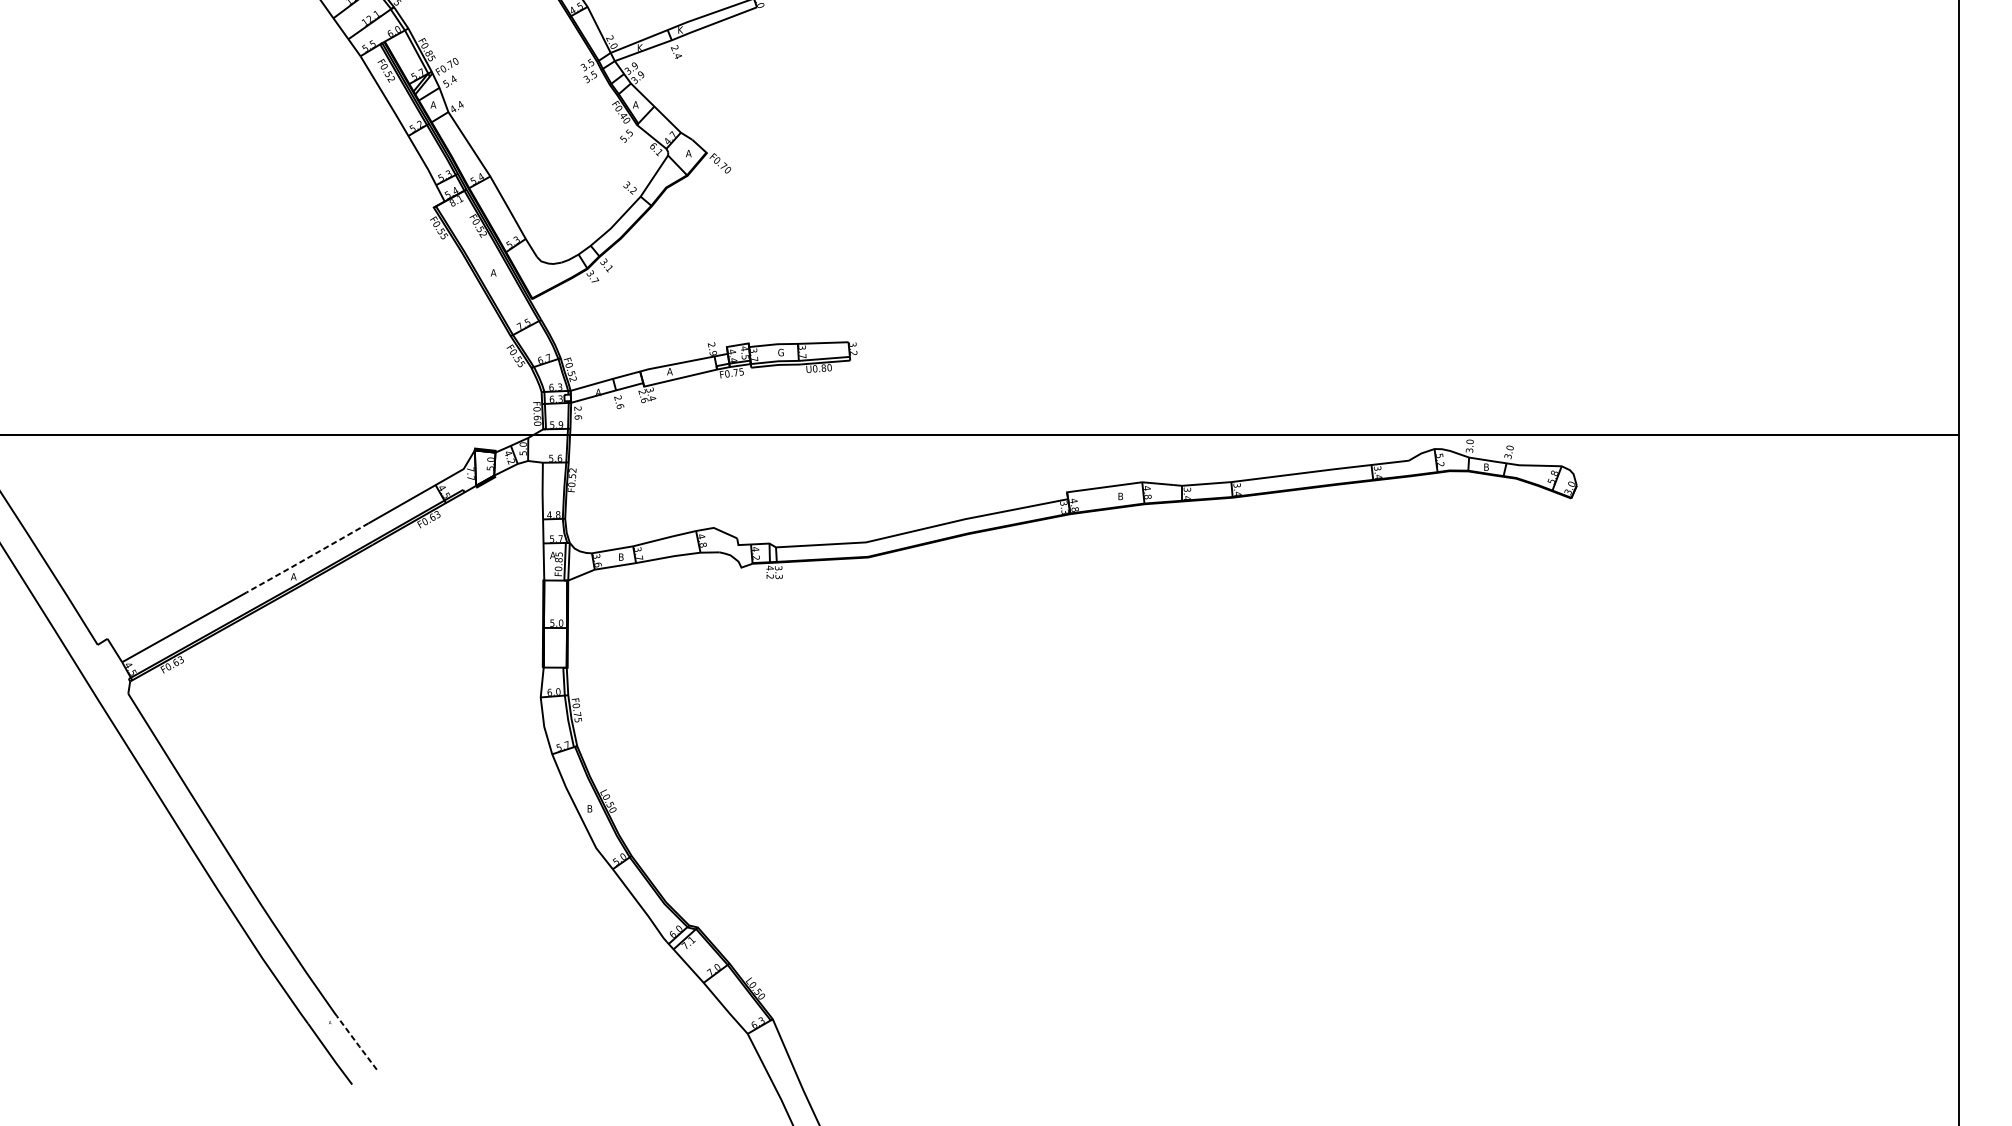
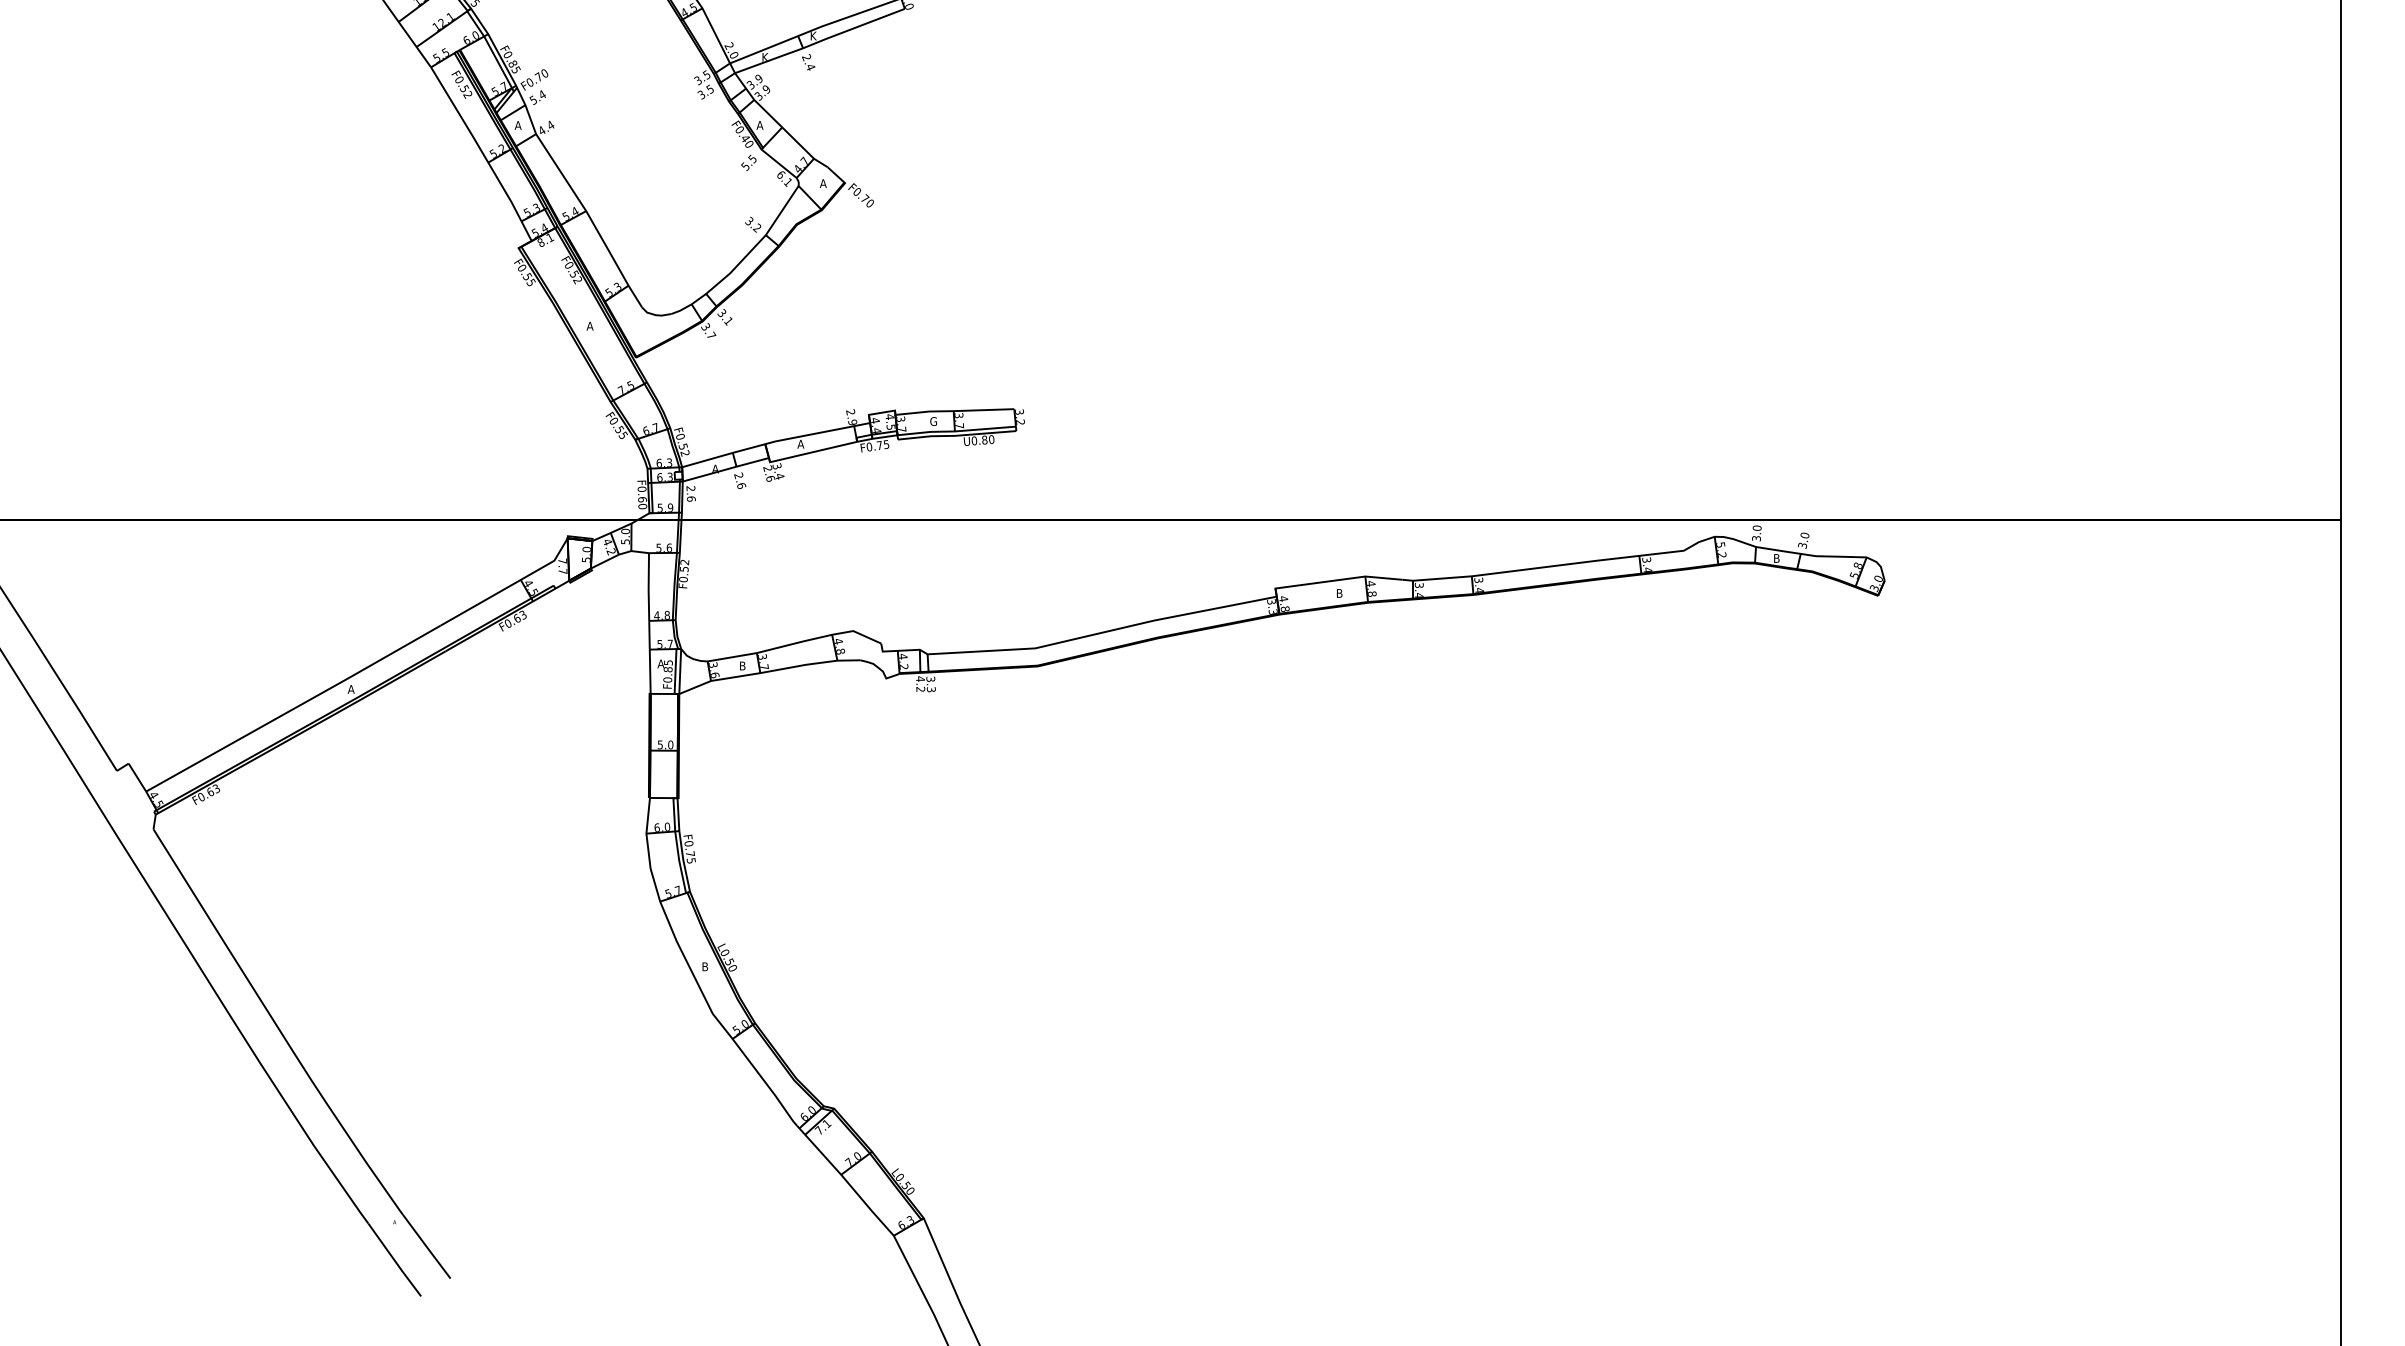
line: (308, 557) -> (368, 666), dashed -> solid
line: (356, 1042) -> (426, 1246), dashed -> solid

